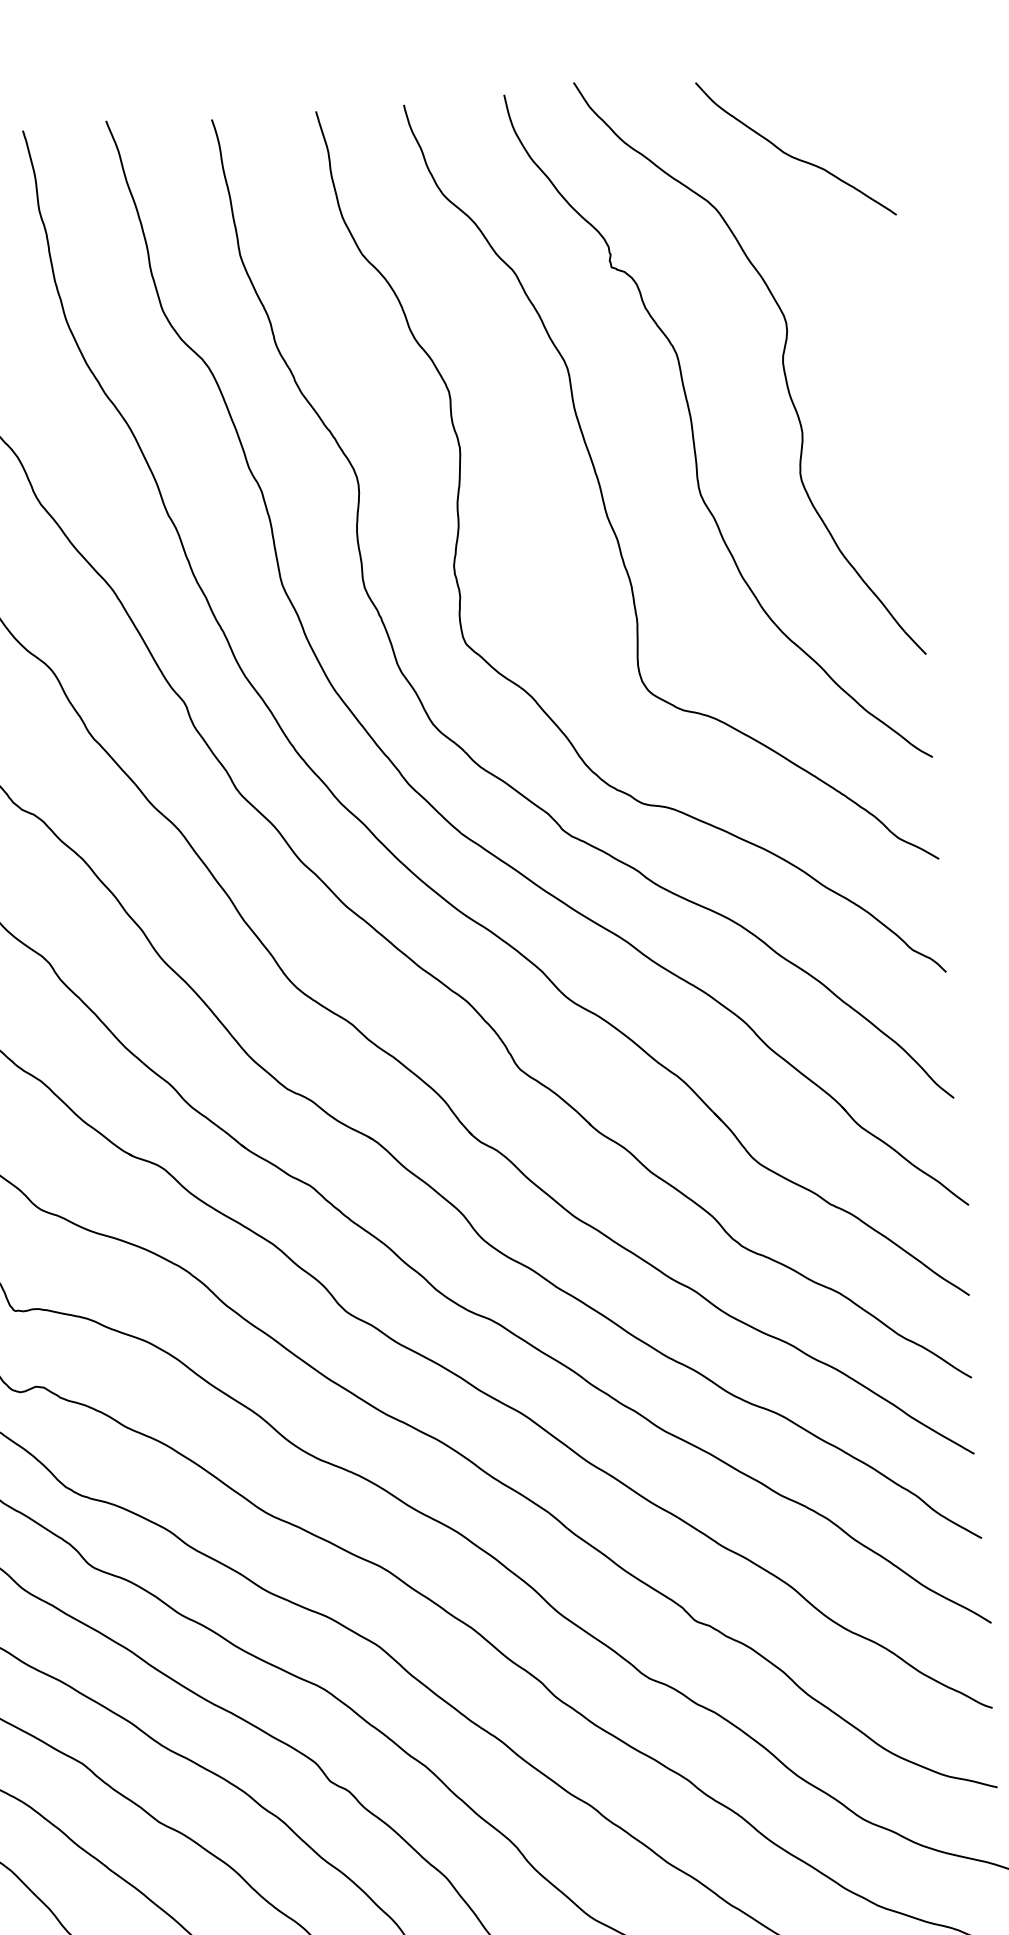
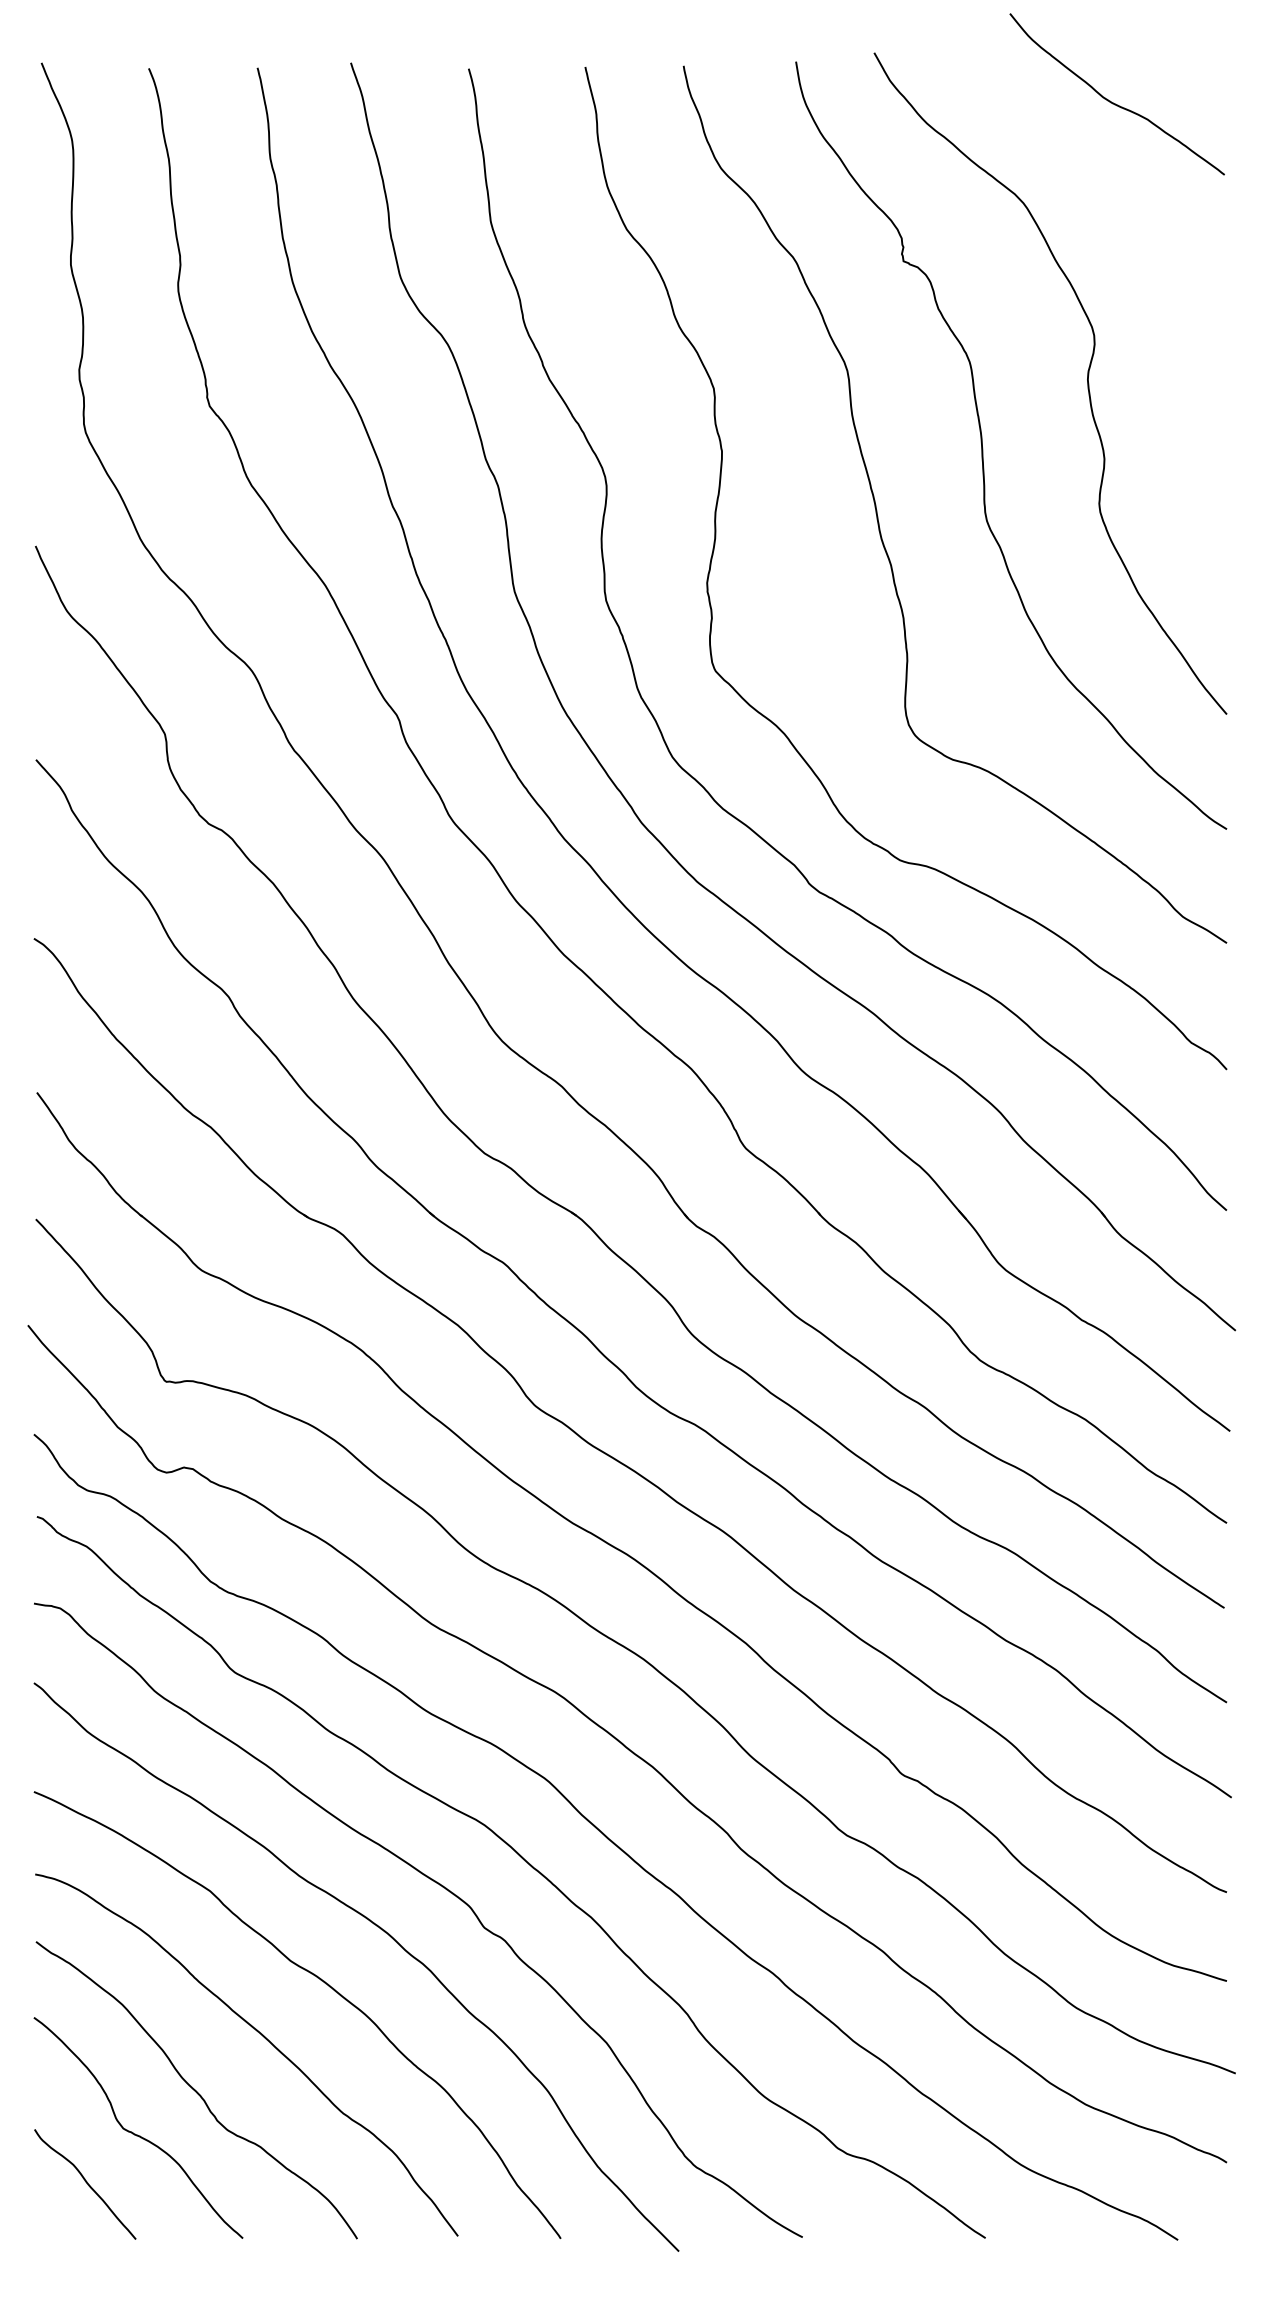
curve: (790, 154) -> (1110, 100), moved

